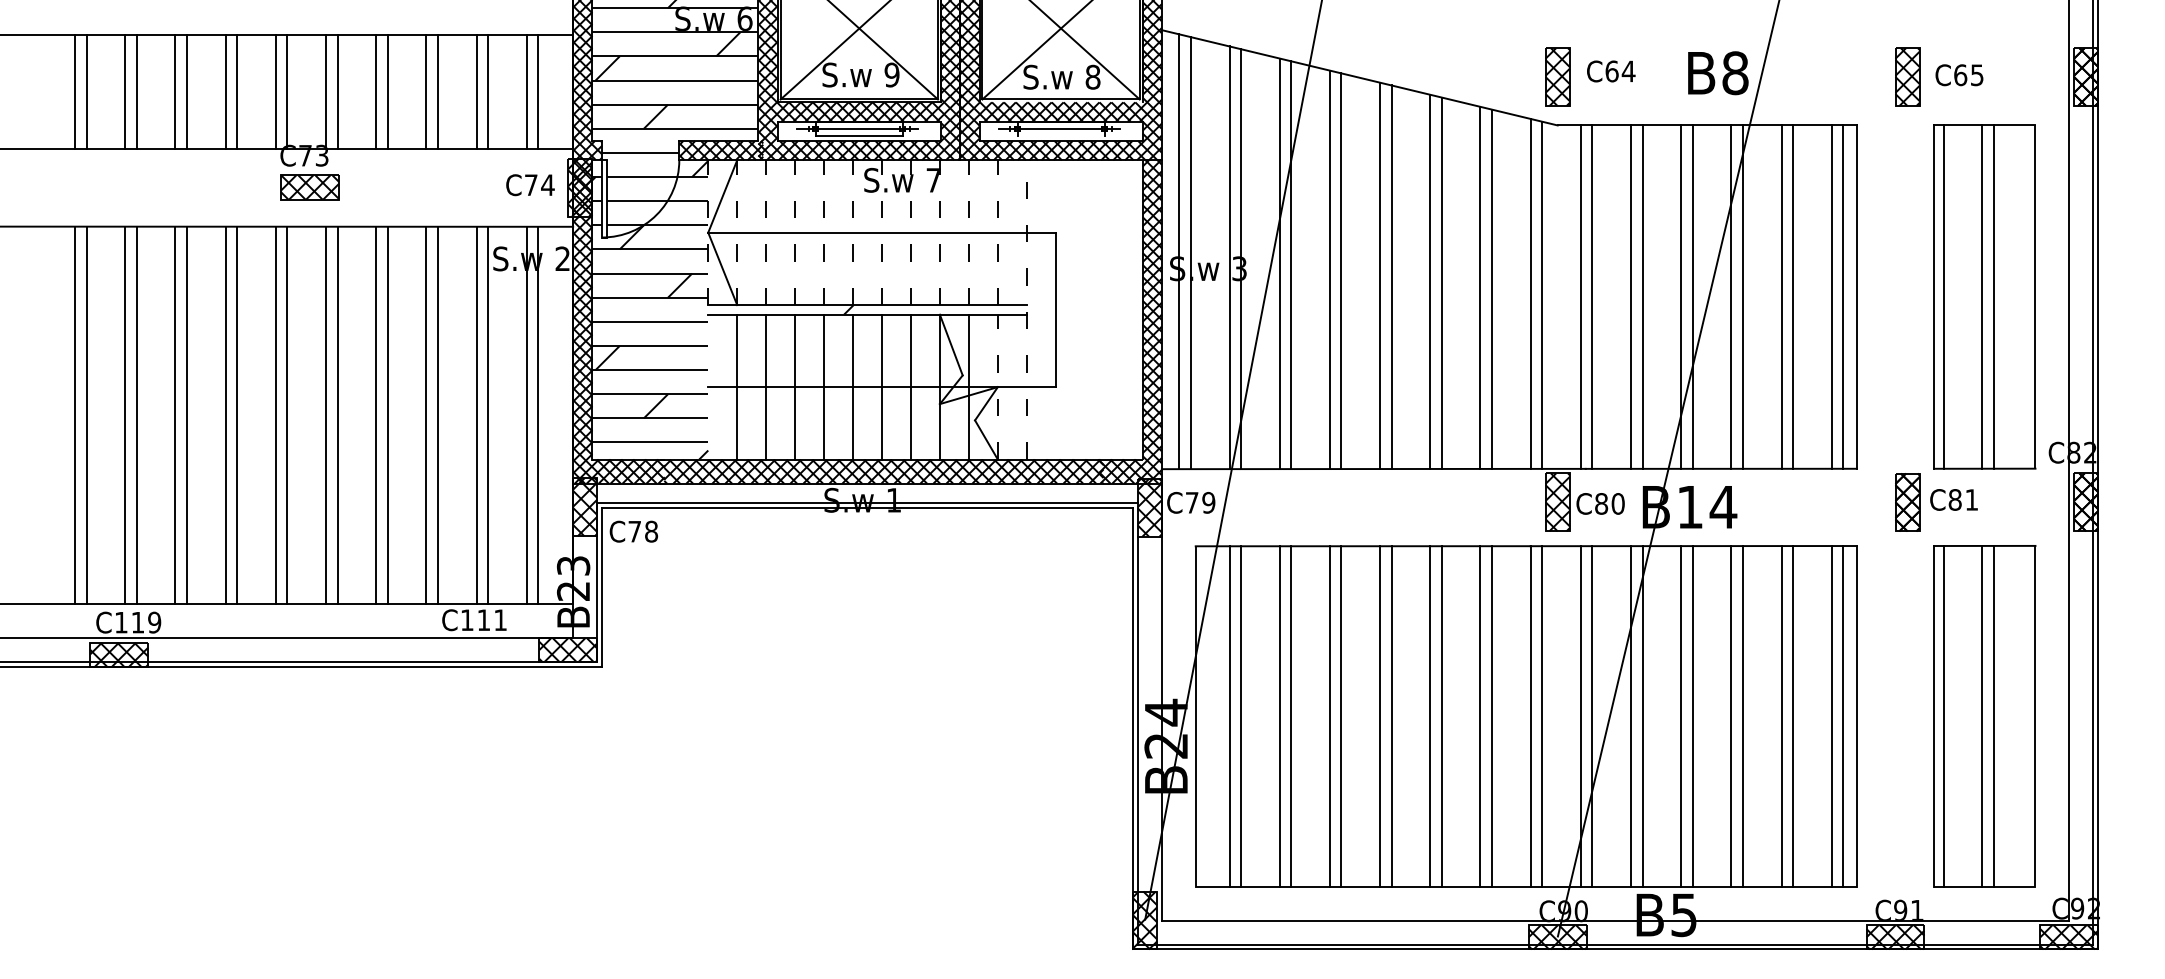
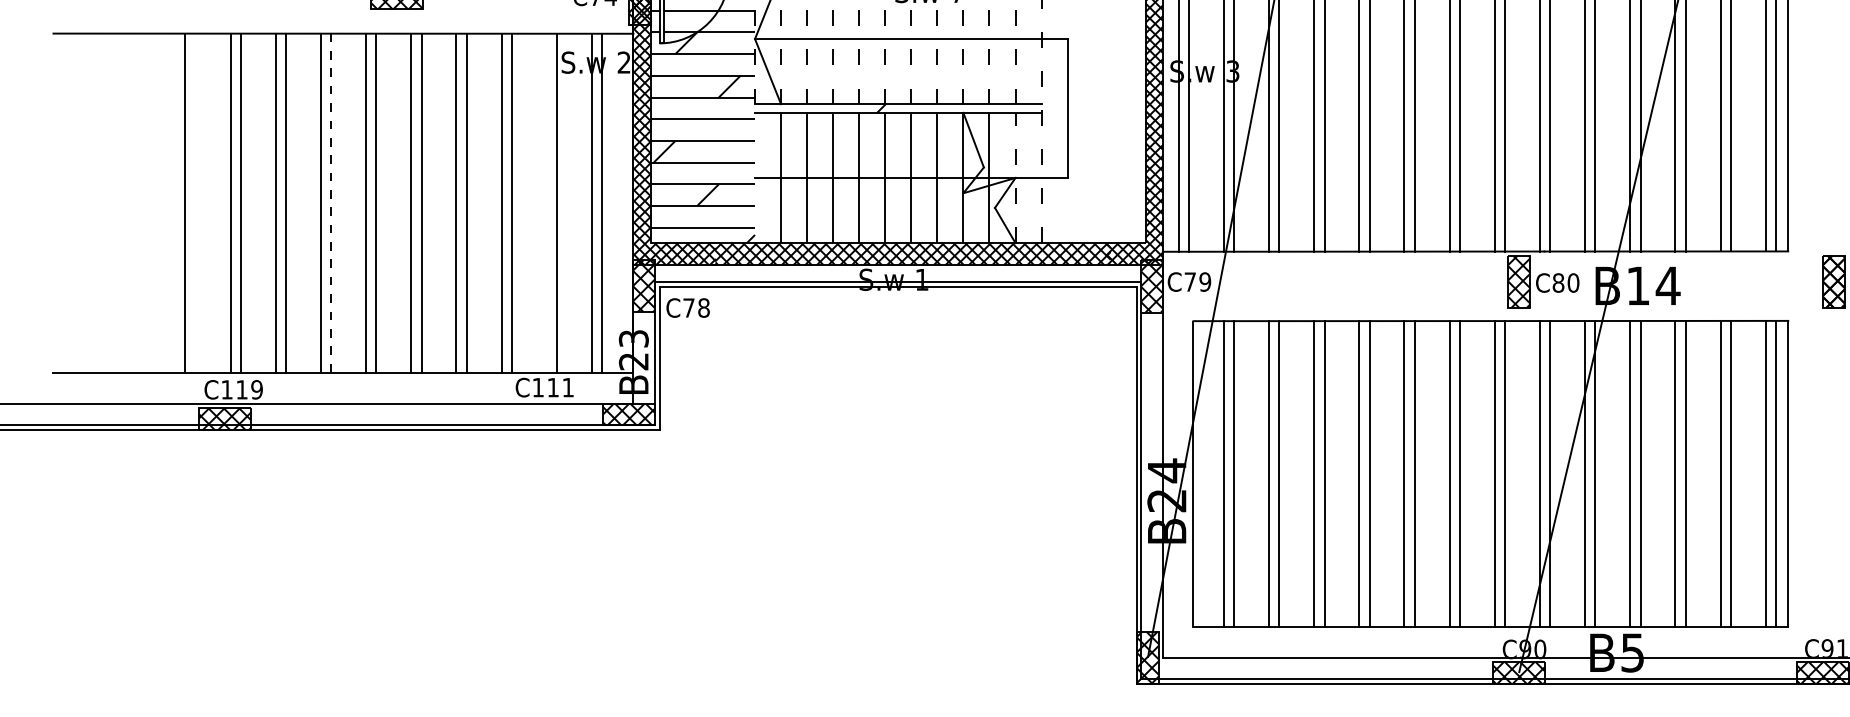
line: (86, 415) -> (195, 203), removed
line: (237, 415) -> (331, 203), solid -> dashed
line: (476, 415) -> (546, 203), removed

